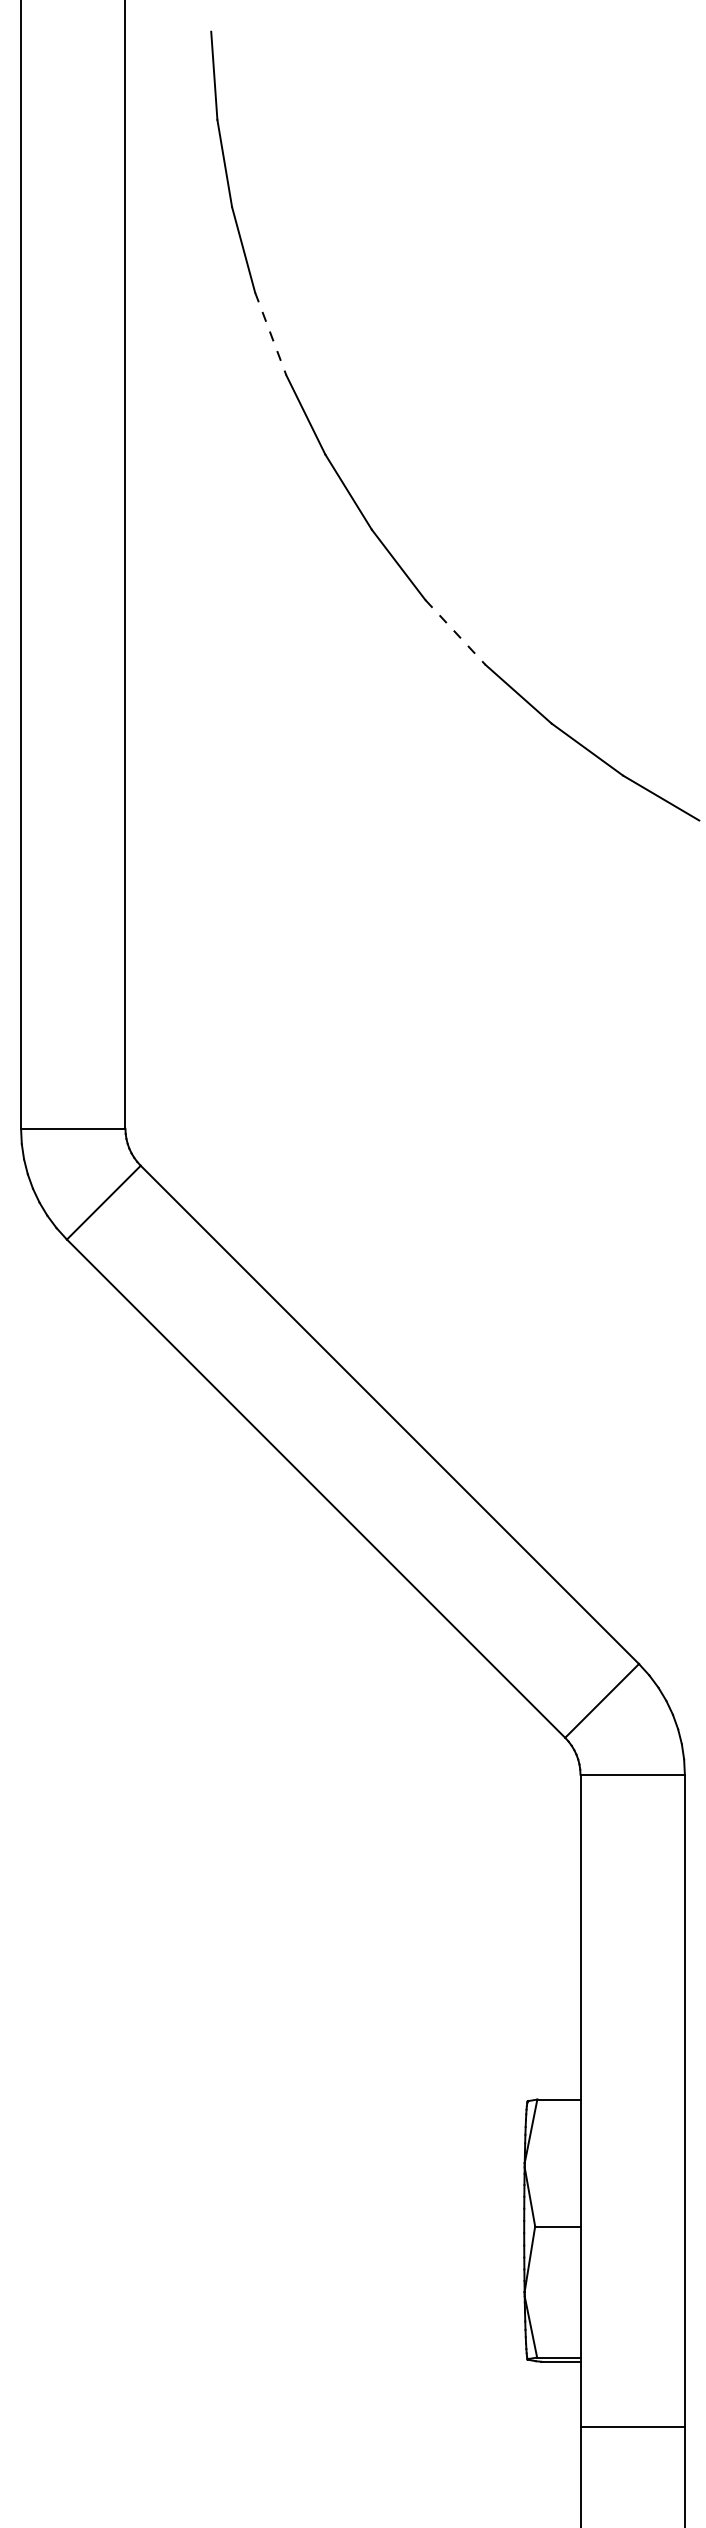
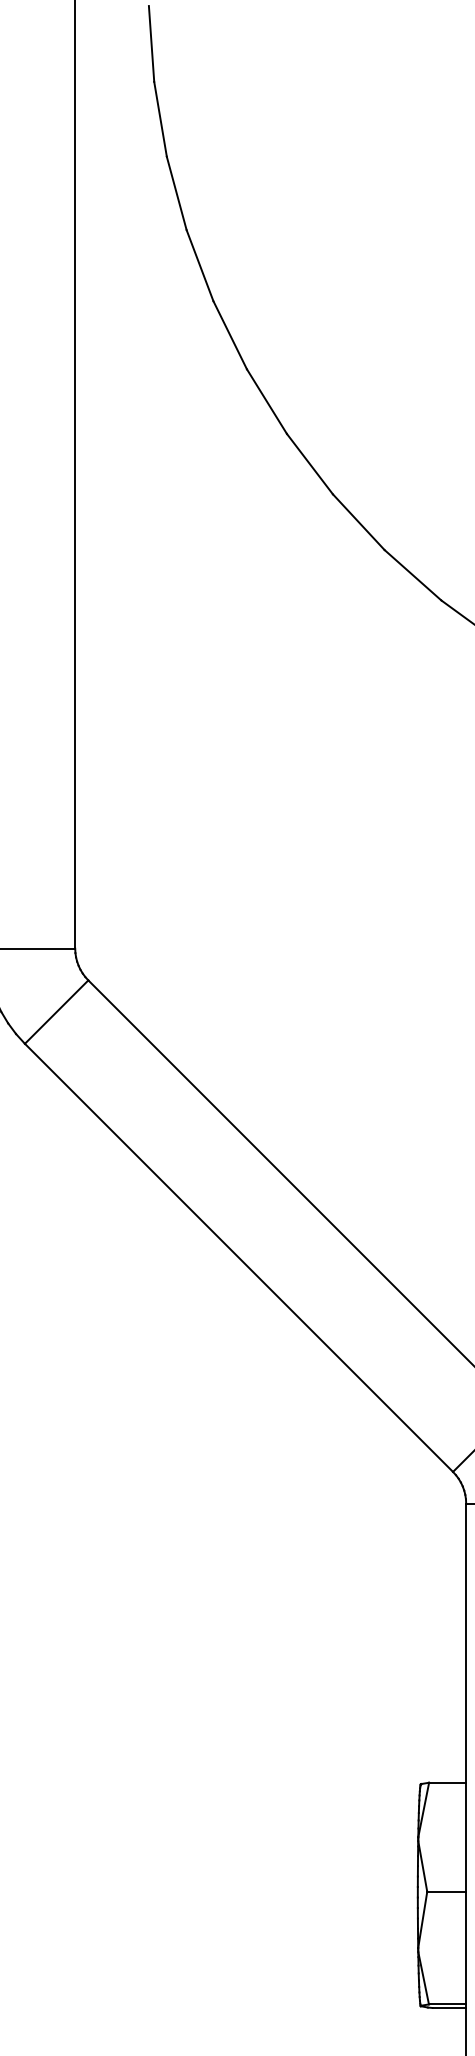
line: (270, 334) -> (199, 266), dashed -> solid
line: (455, 632) -> (358, 522), dashed -> solid

